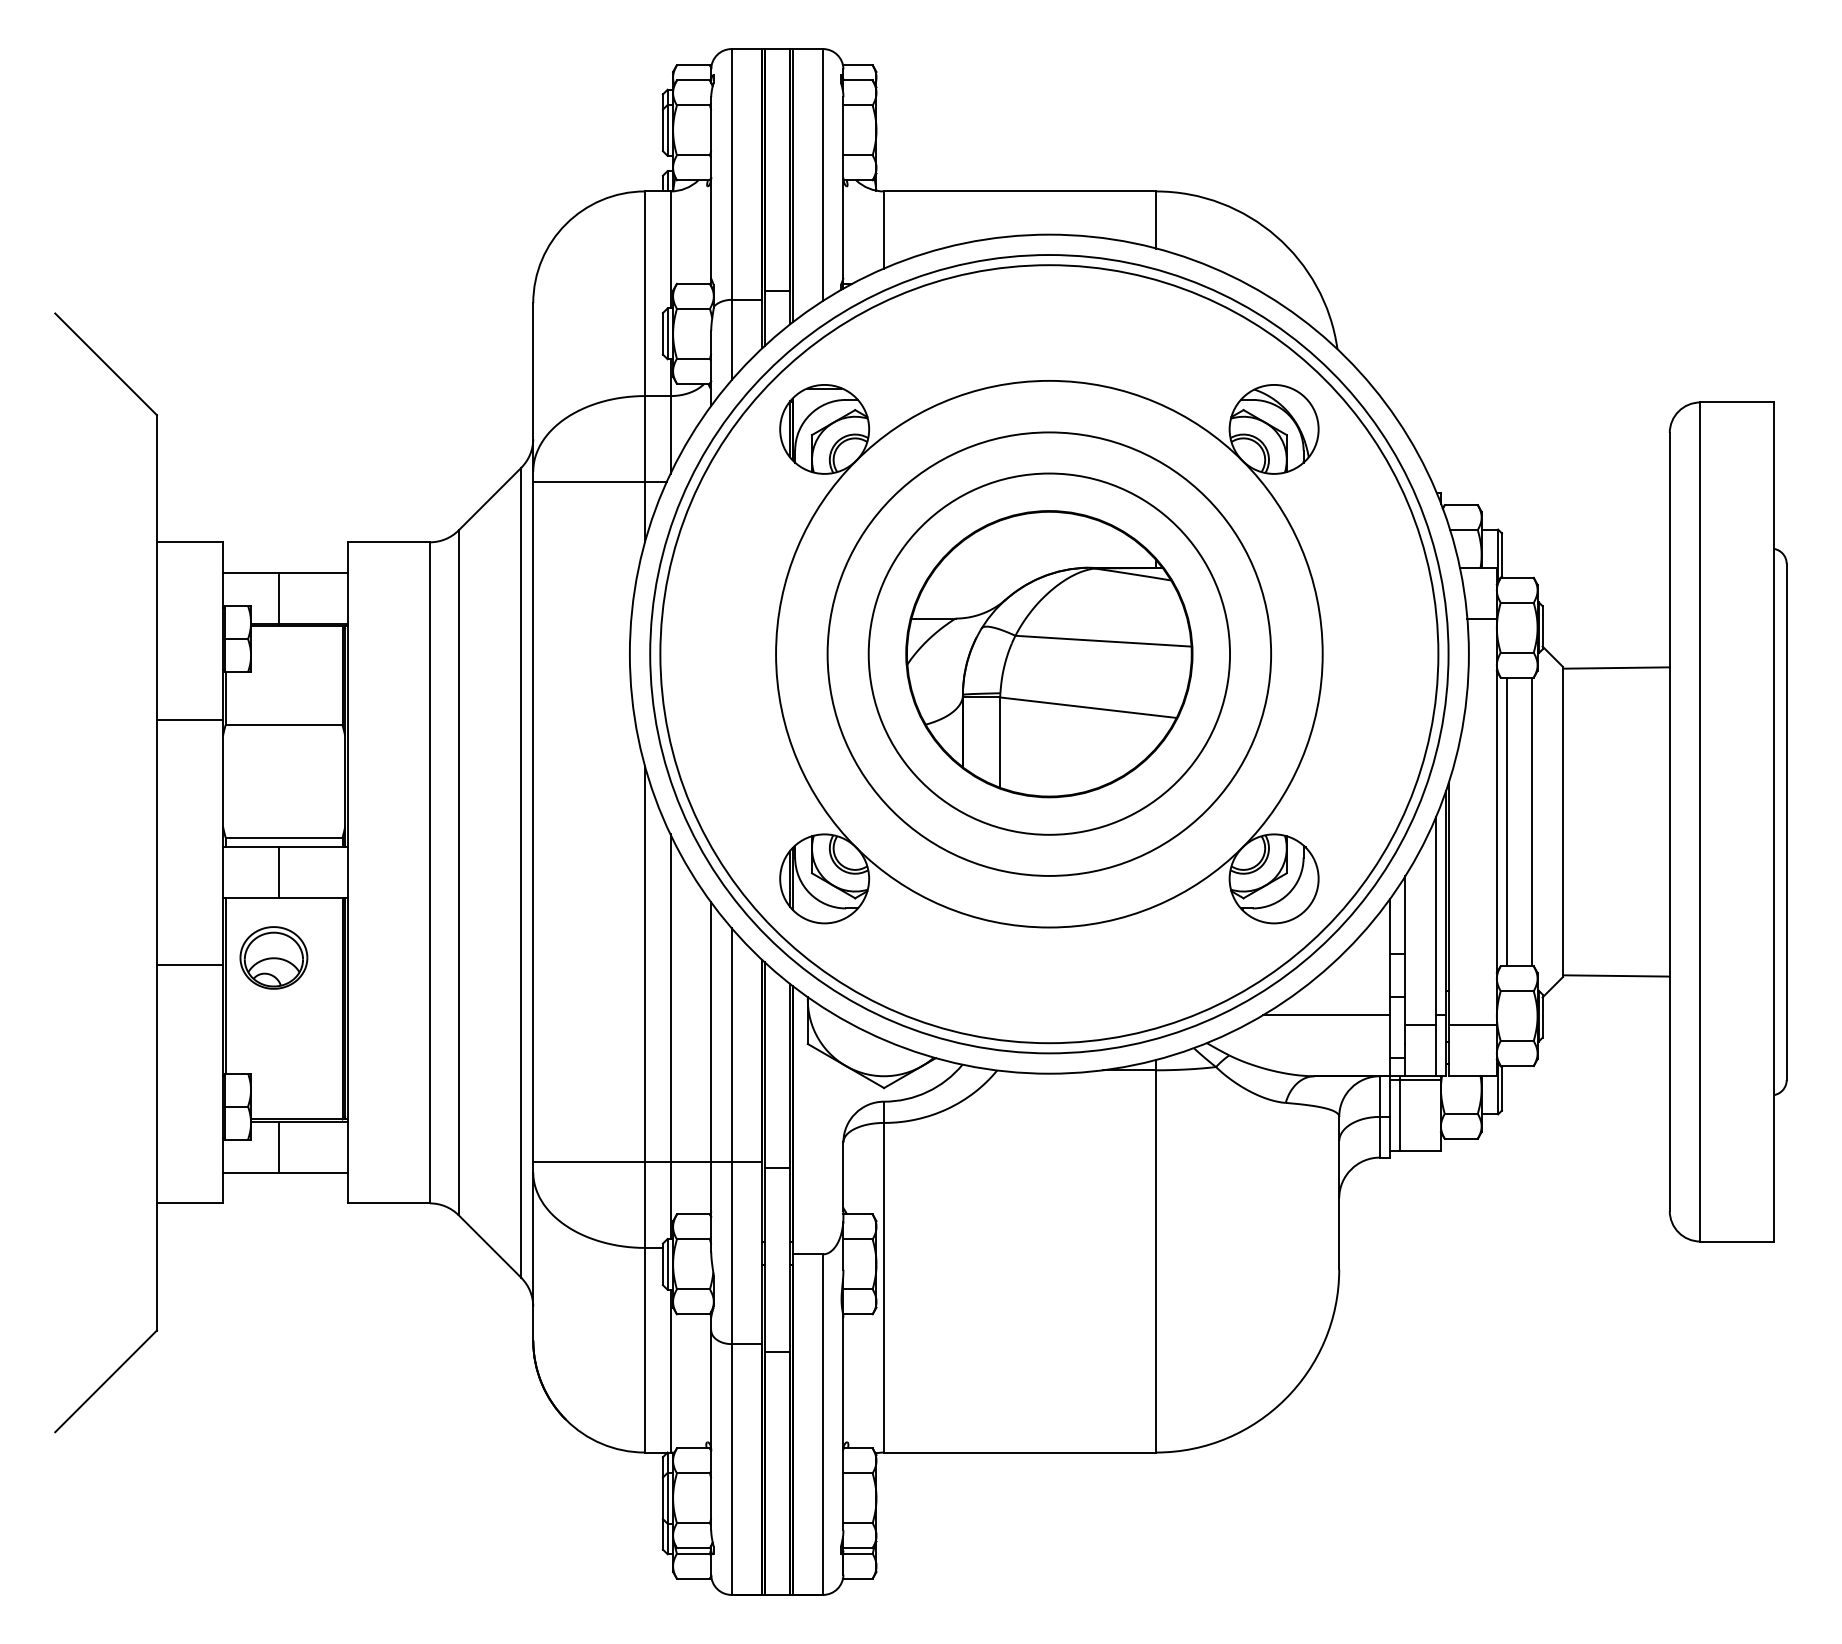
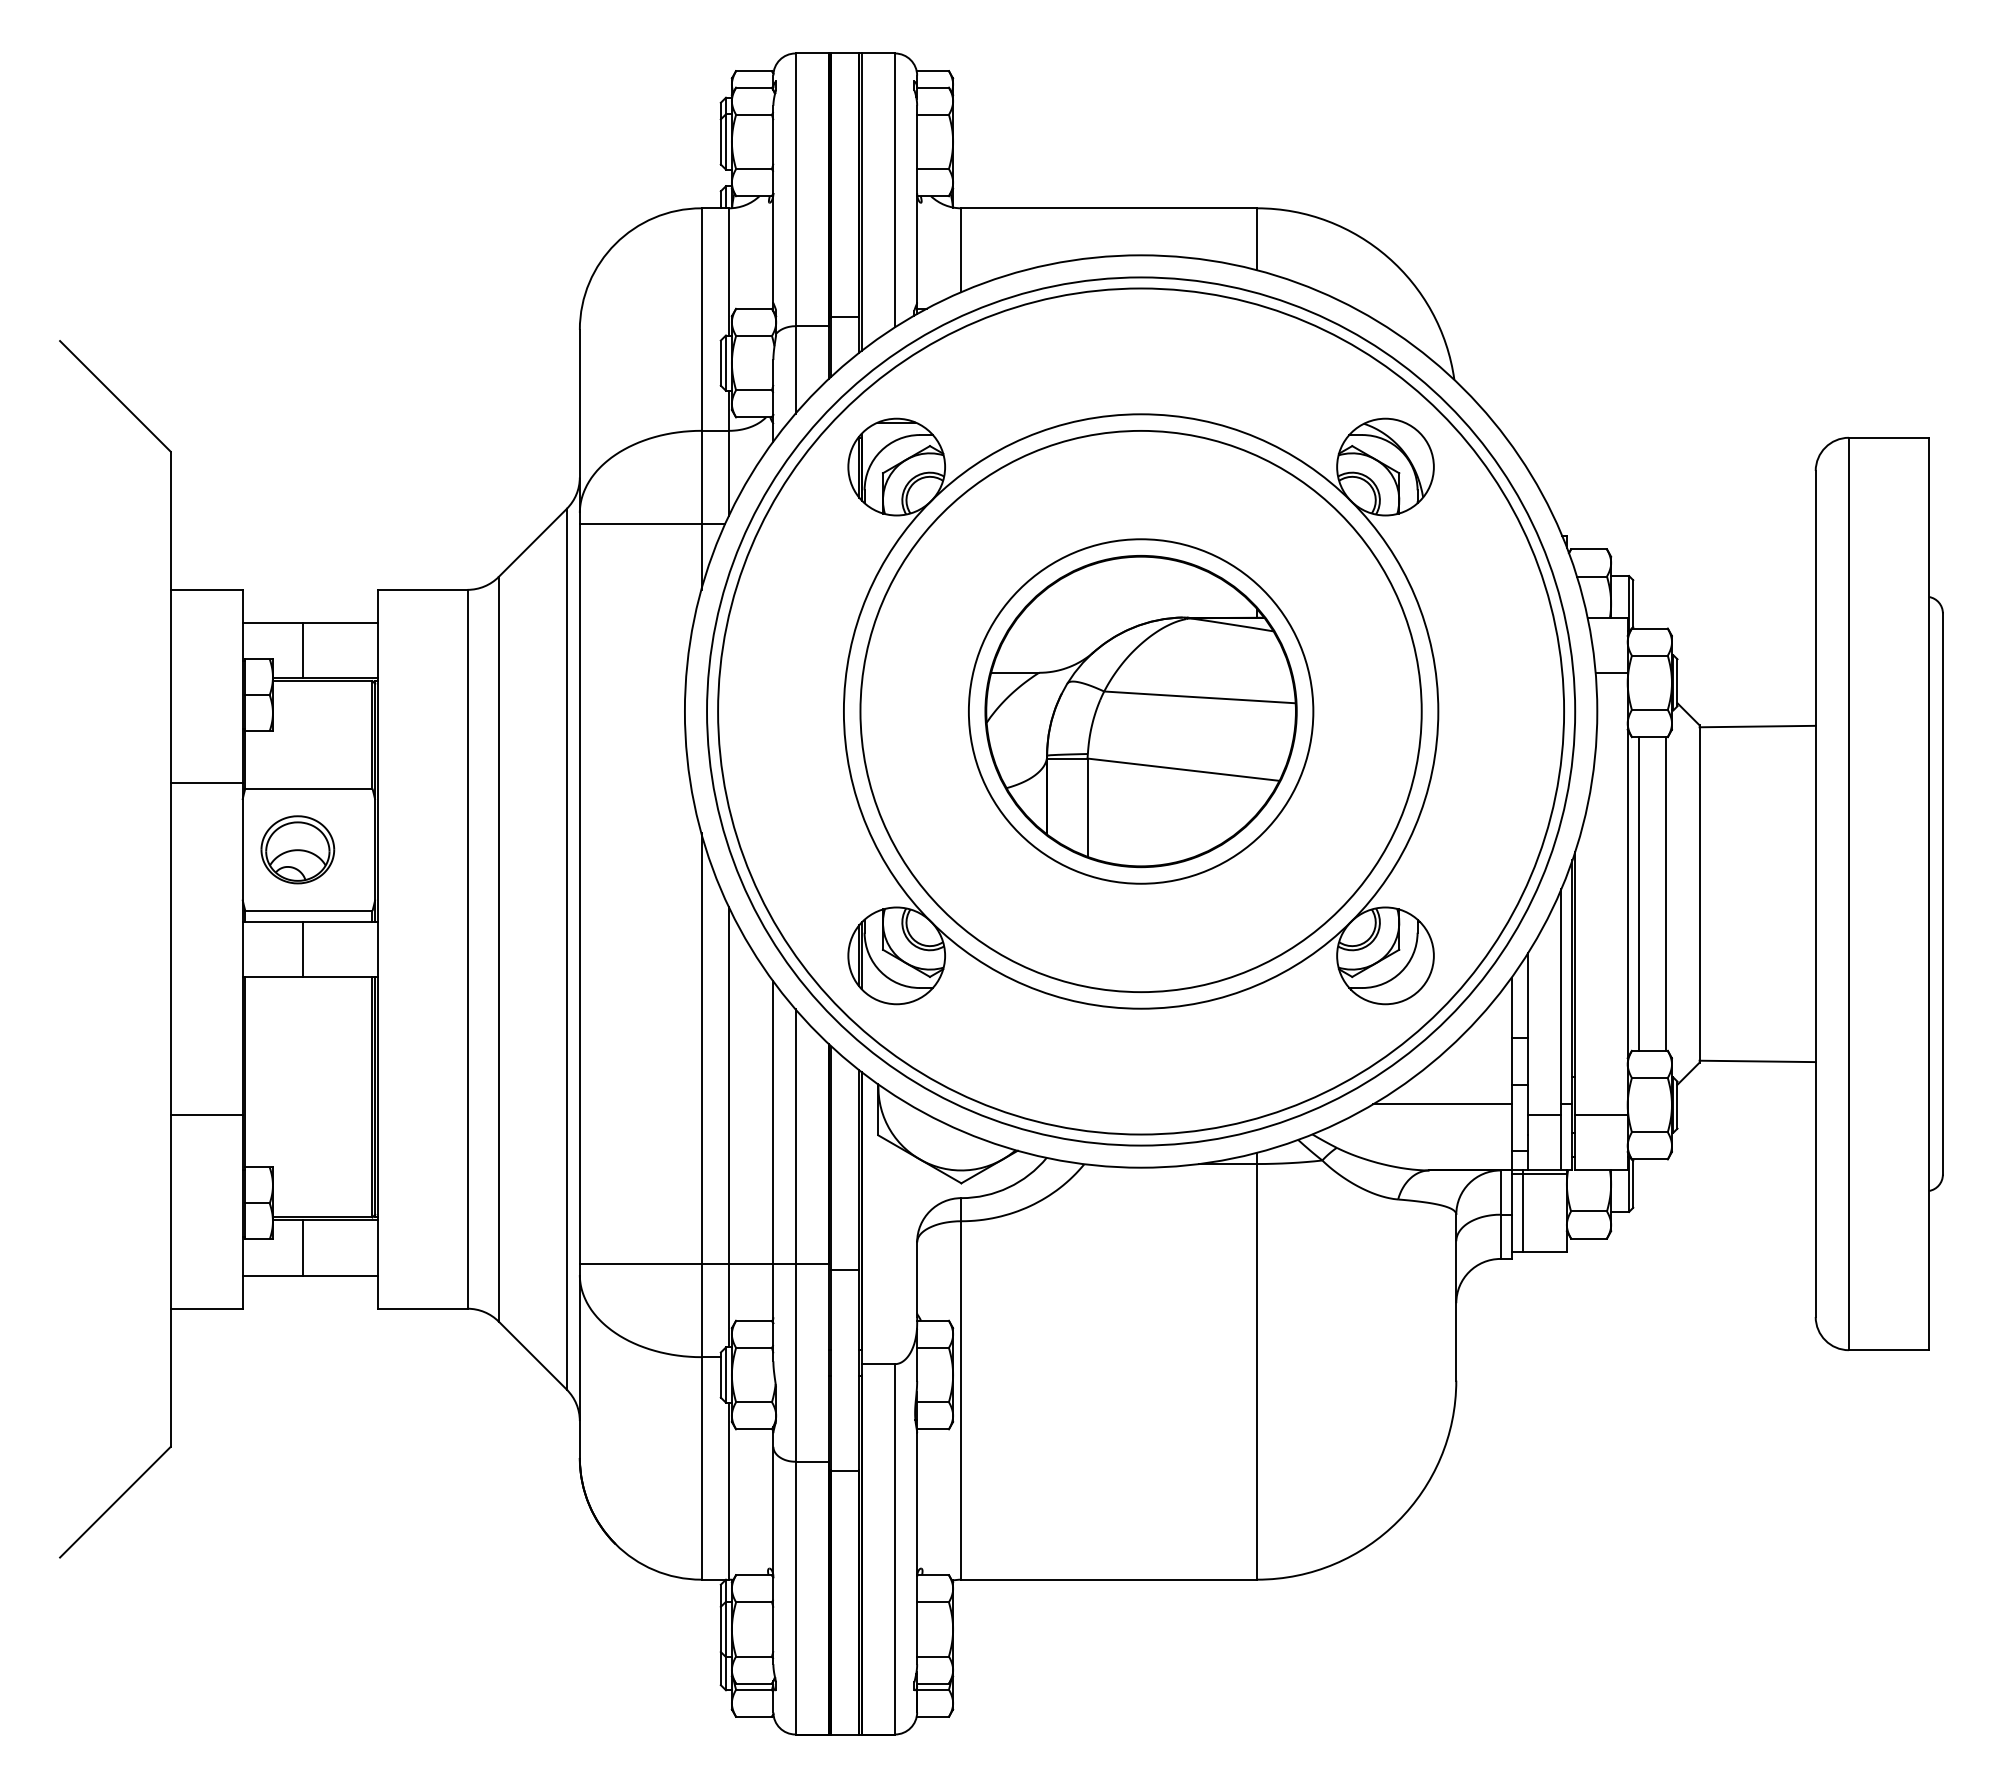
circle: (1048, 654) -> (1140, 711), size x0.71
circle: (1048, 654) -> (1140, 711), size x1.43
part: (273, 957) -> (297, 849), moved
line: (189, 964) -> (206, 1115), moved

